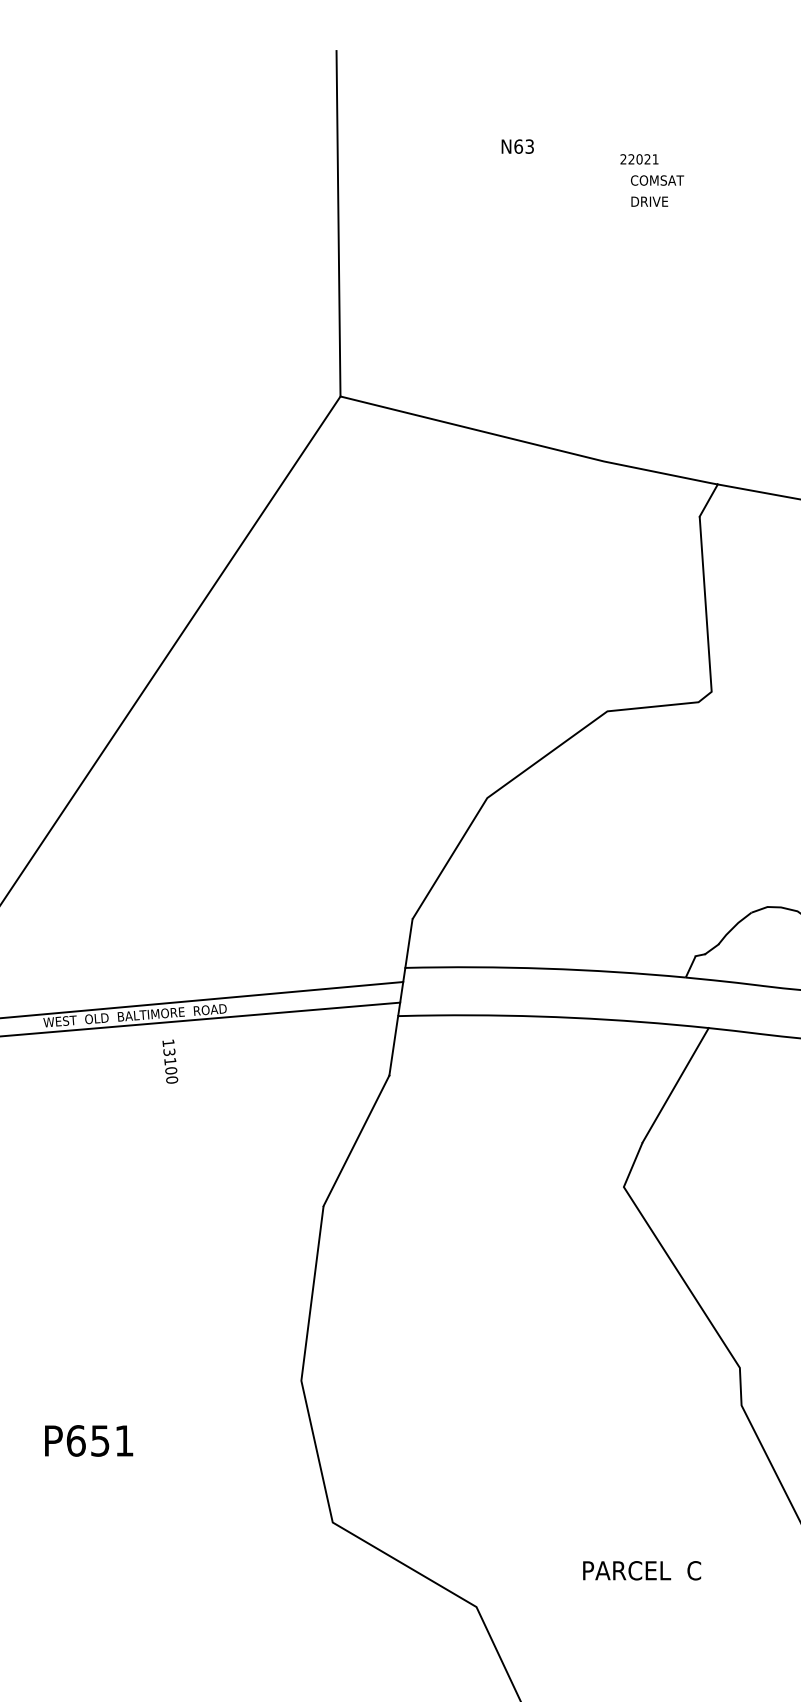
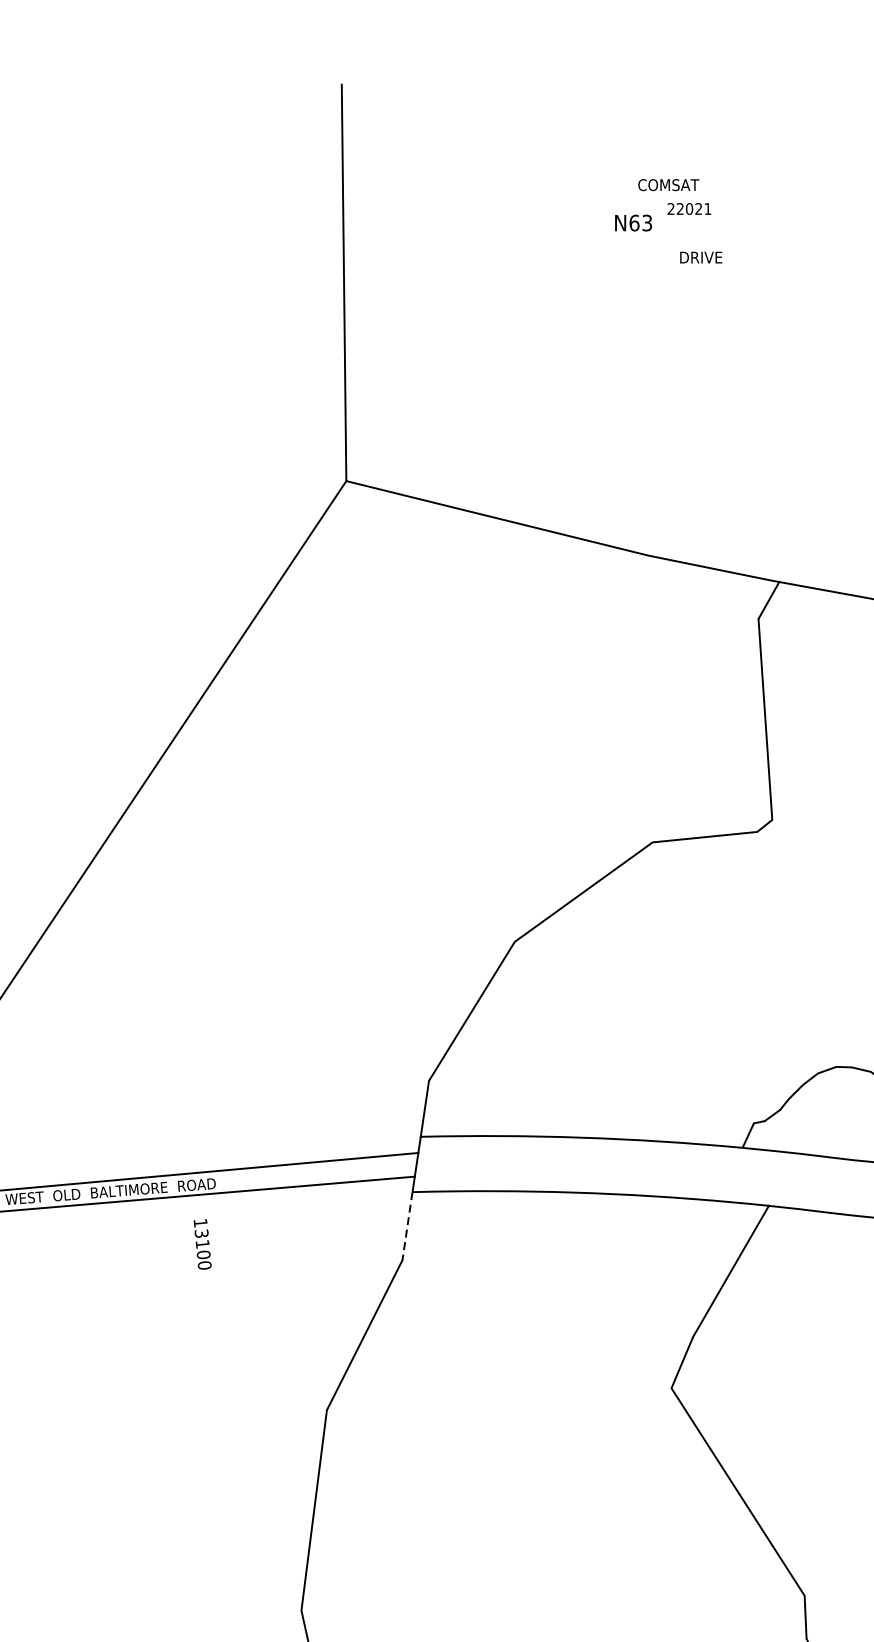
text: (517, 146) -> (633, 222), moved
text: (657, 180) -> (668, 185), moved
line: (393, 1046) -> (407, 1226), solid -> dashed
text: (170, 1061) -> (202, 1244), moved

